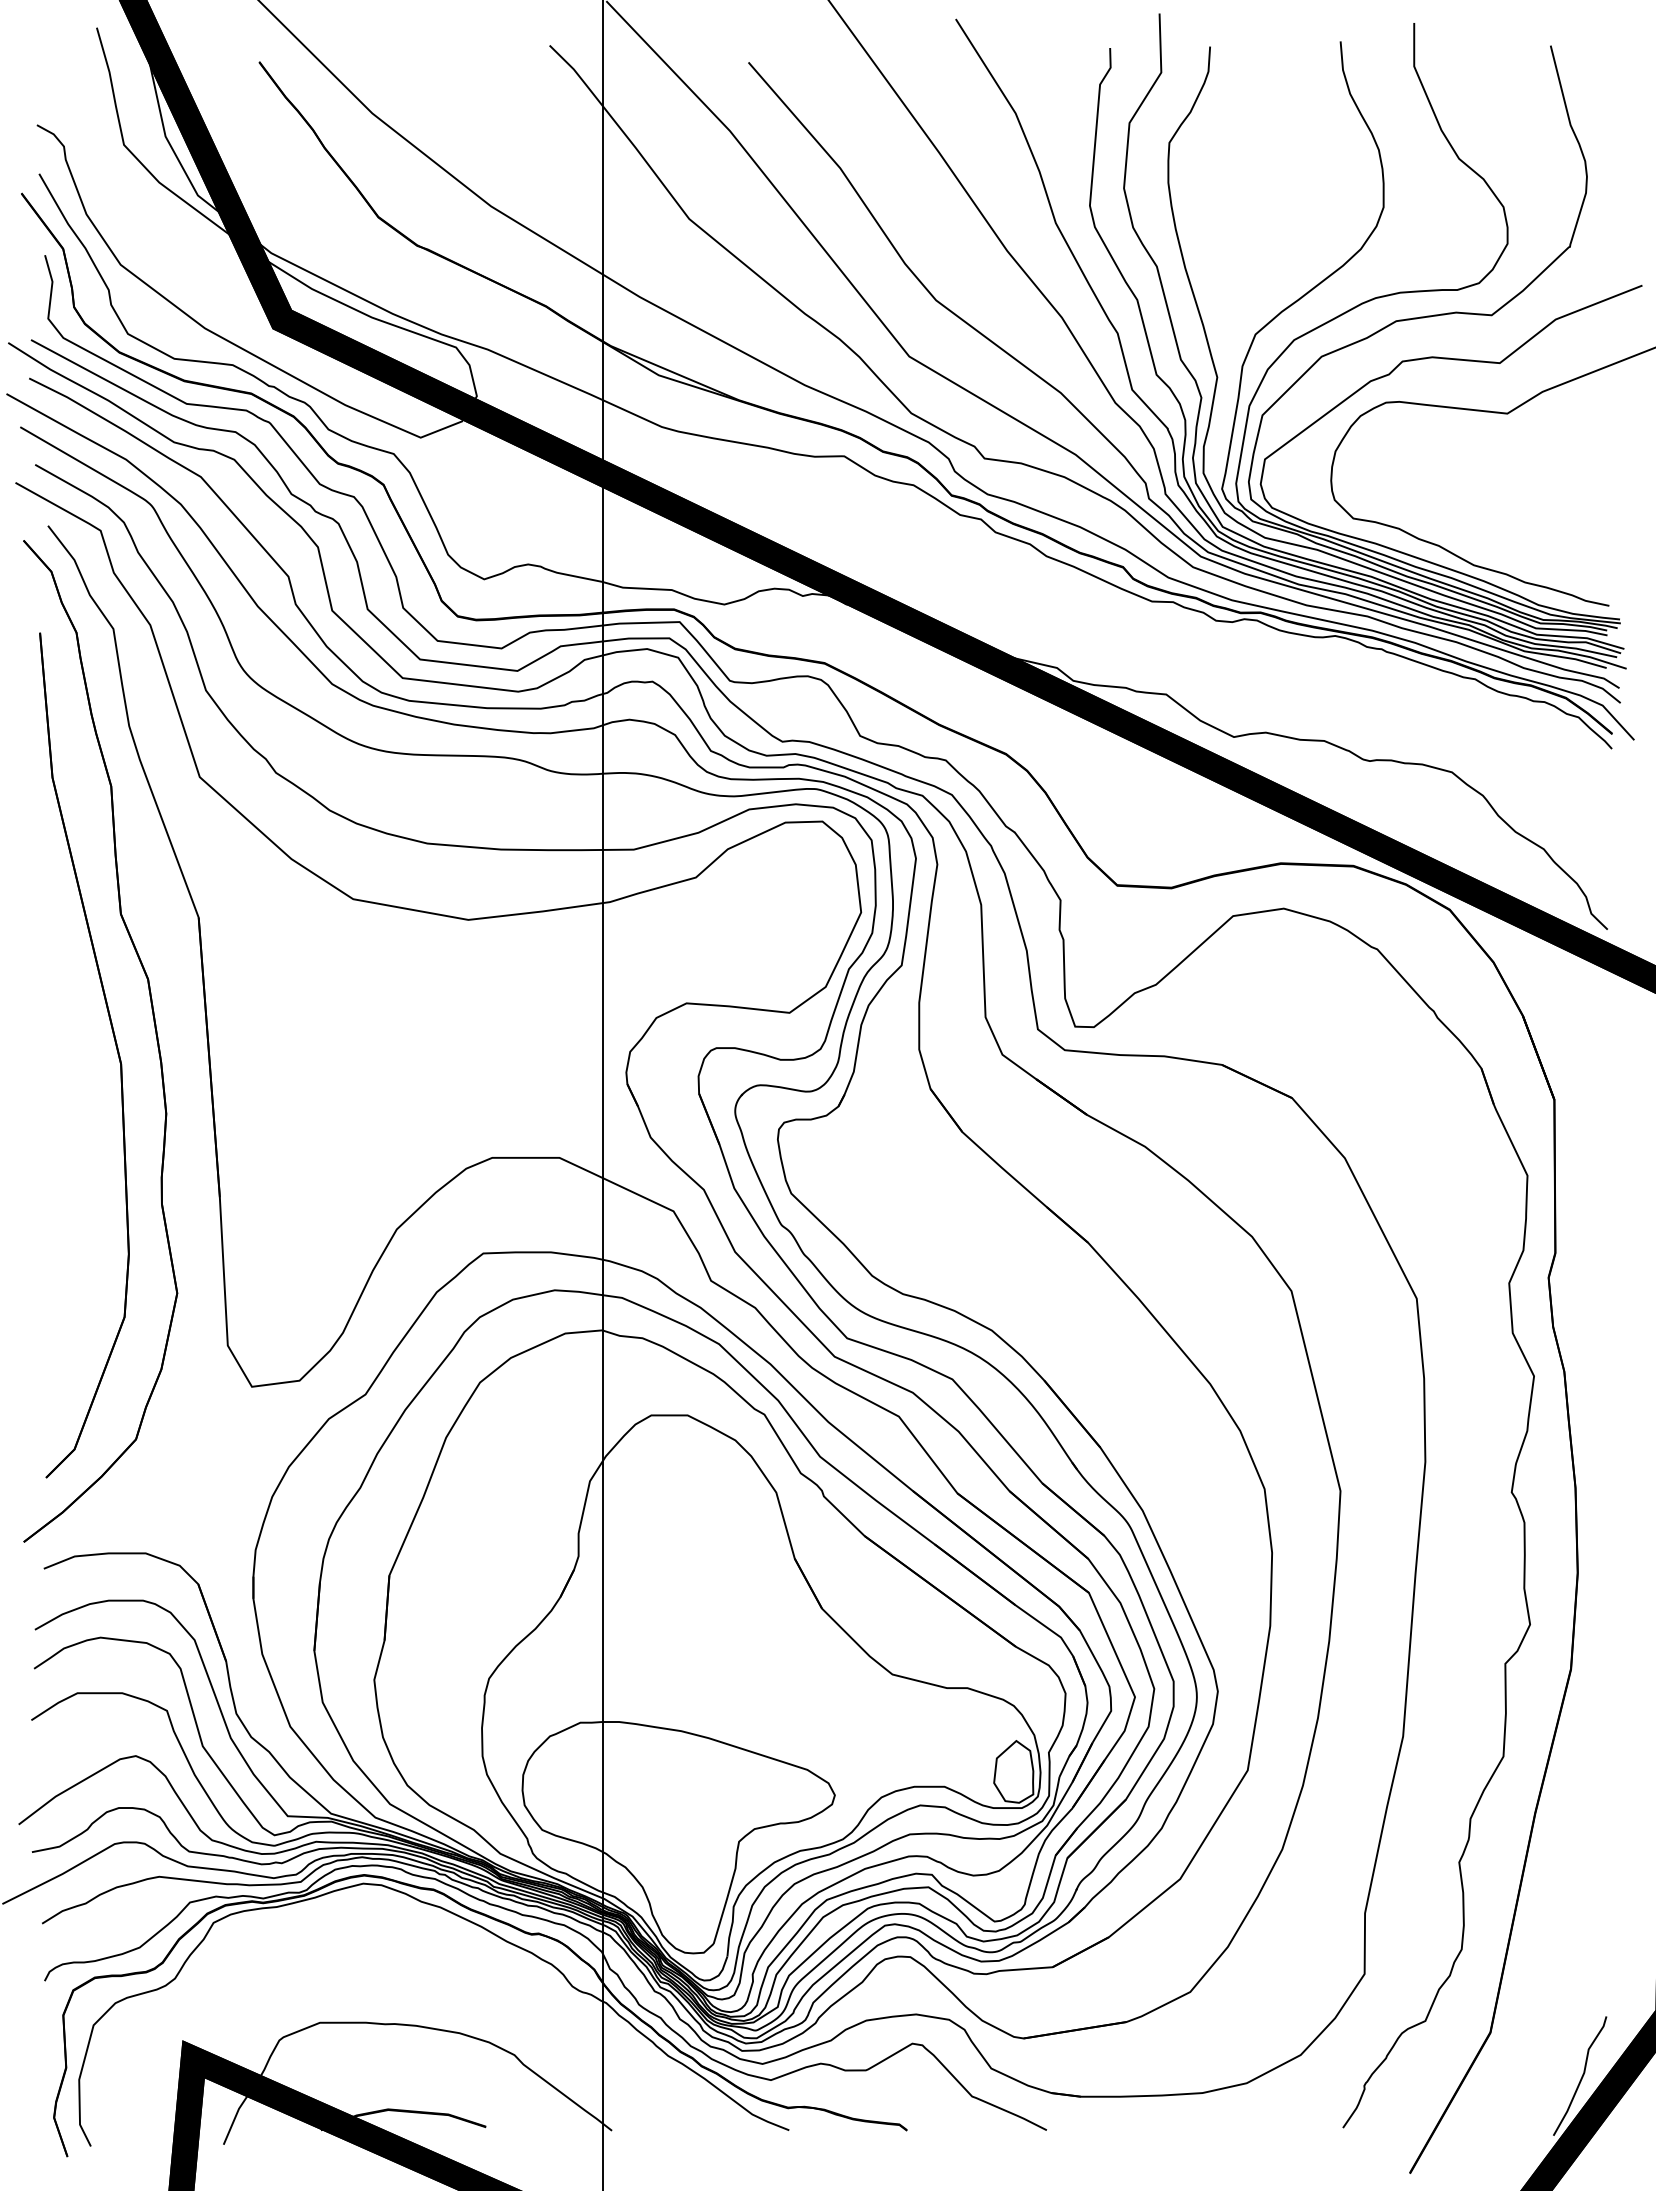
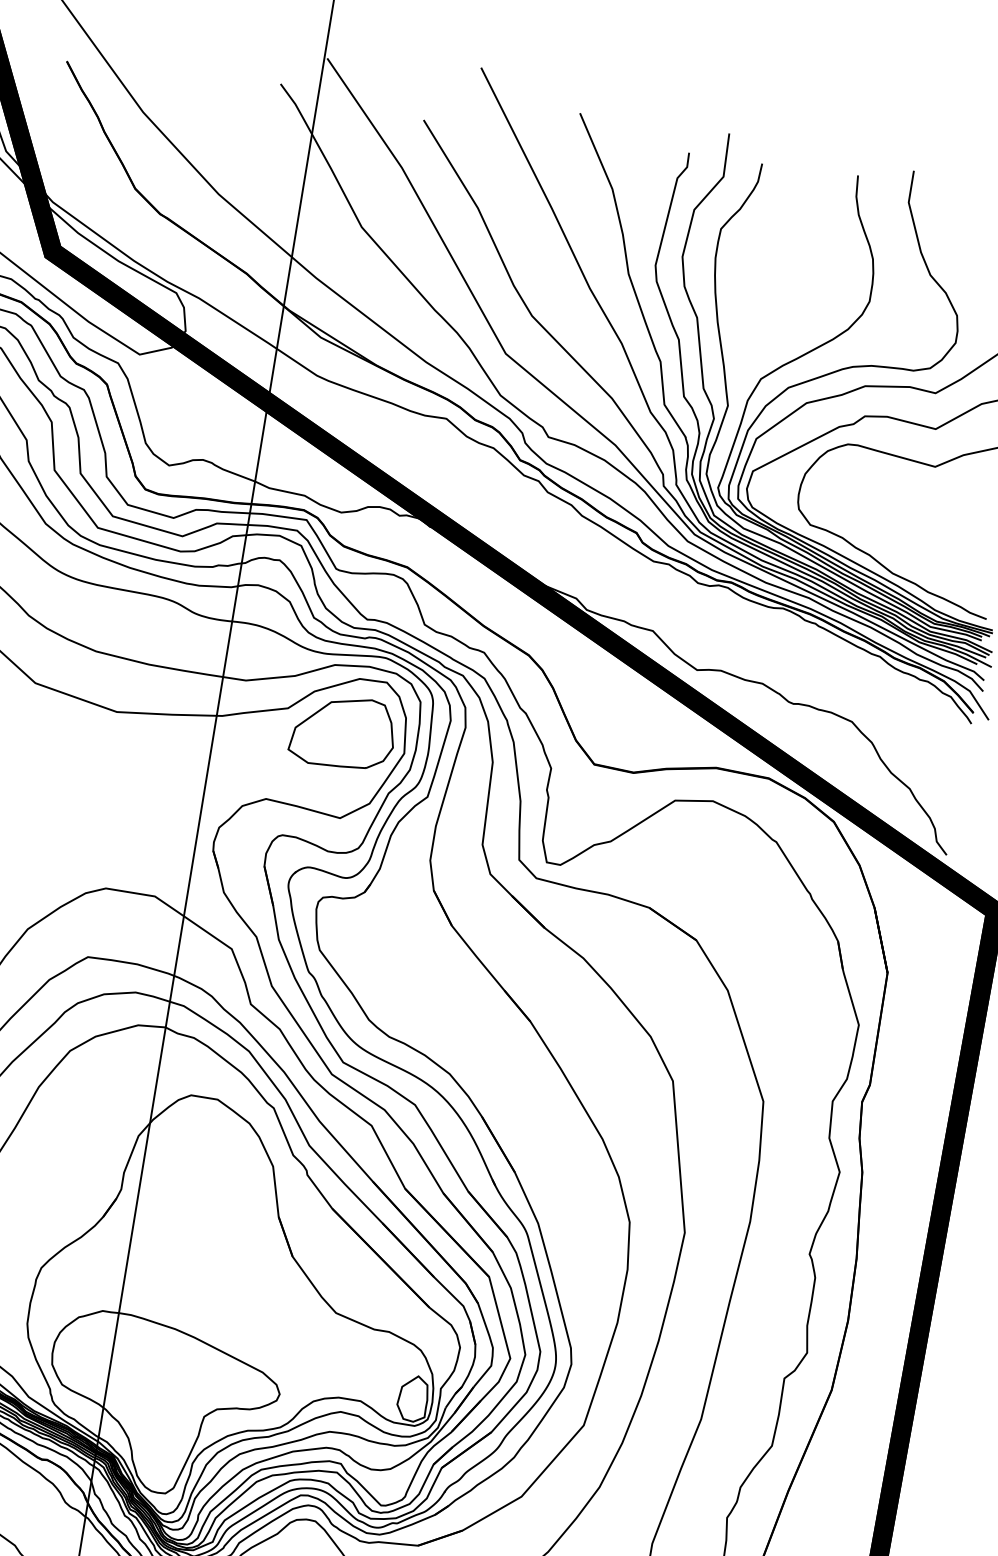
part: (774, 896) -> (343, 731), added

